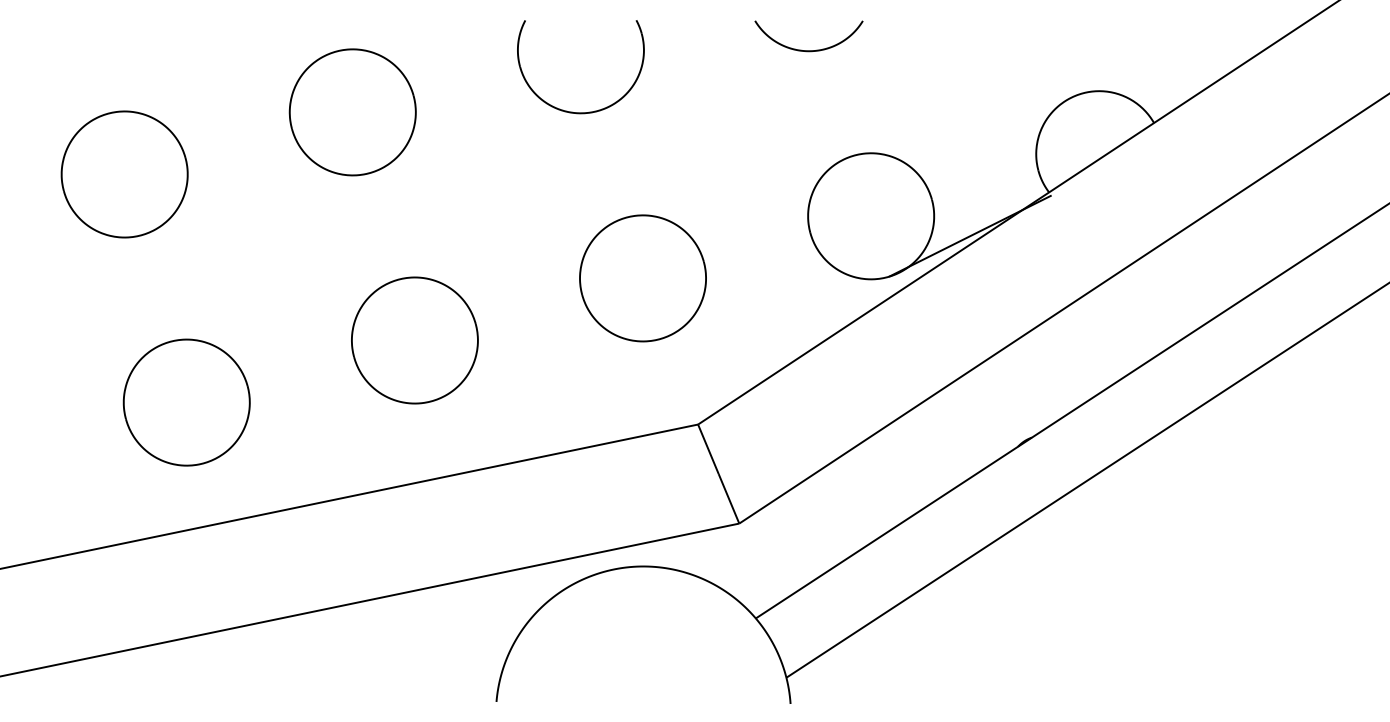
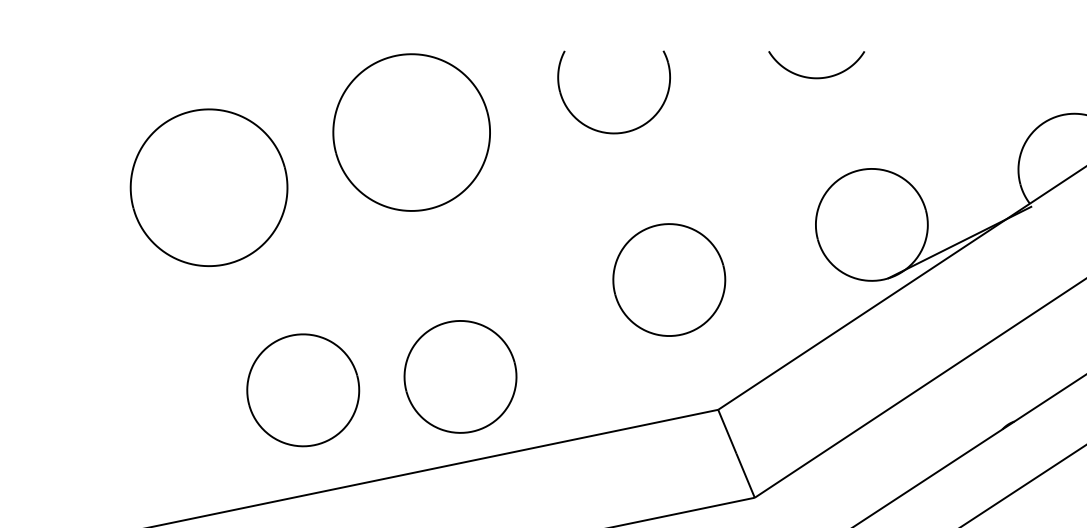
part: (352, 112) -> (411, 132), size x1.4
part: (124, 174) -> (208, 187), size x1.4
part: (414, 340) -> (460, 376), moved
part: (186, 402) -> (302, 390), moved

